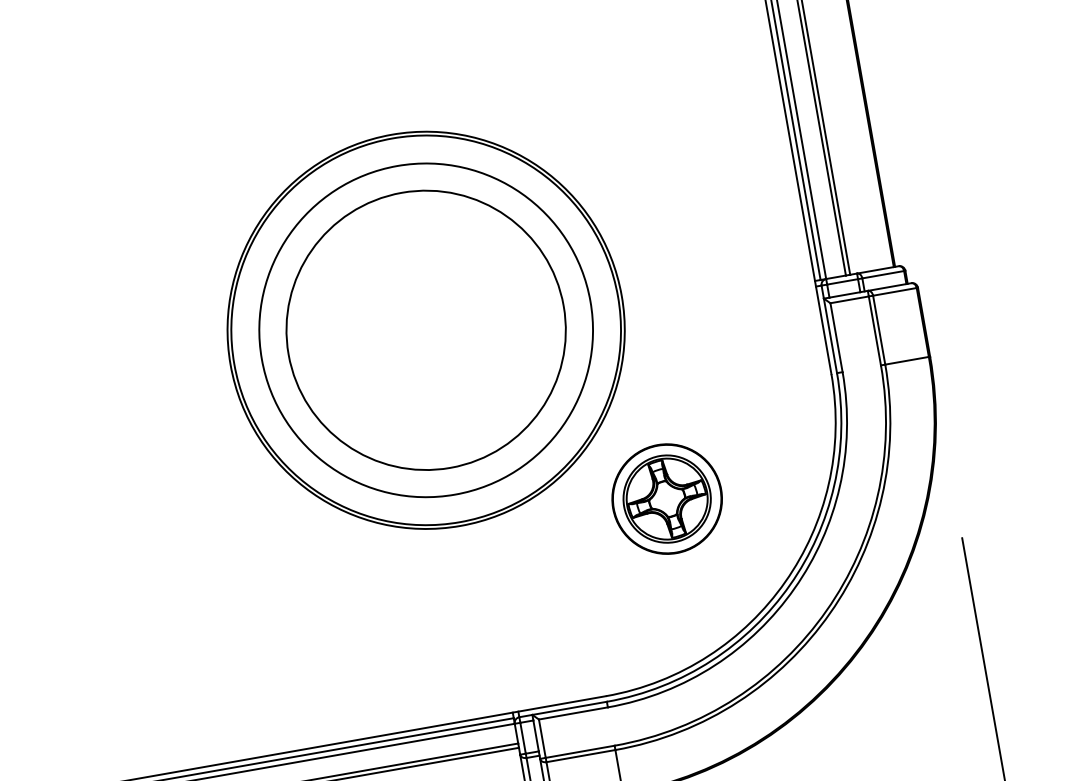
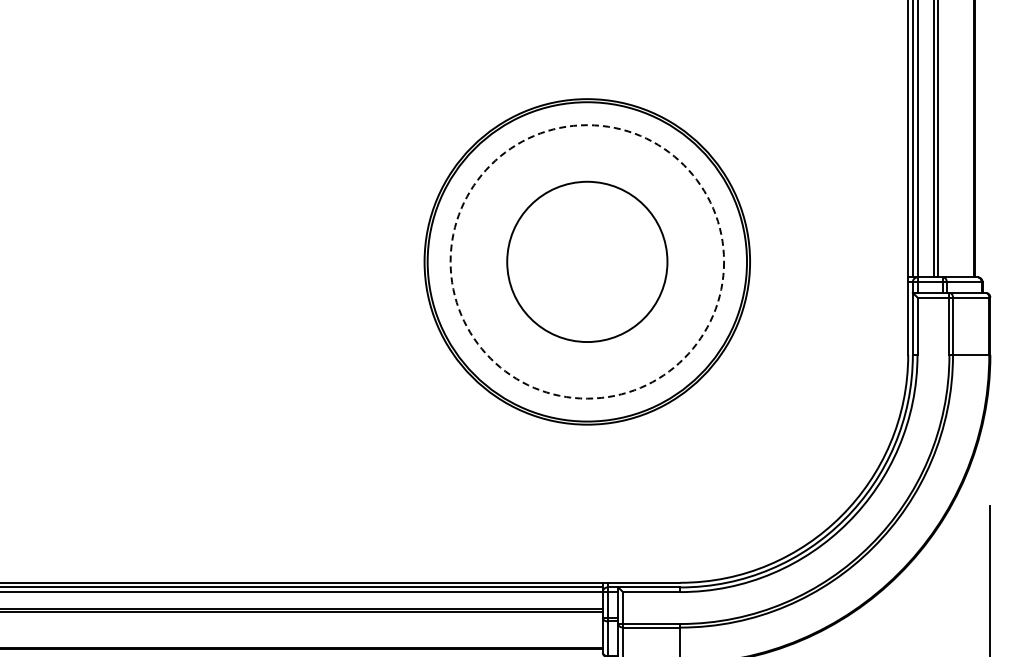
circle: (426, 329) -> (587, 261), solid -> dashed
circle: (425, 330) -> (586, 261), size x0.7
part: (666, 499) -> (757, 432), removed

